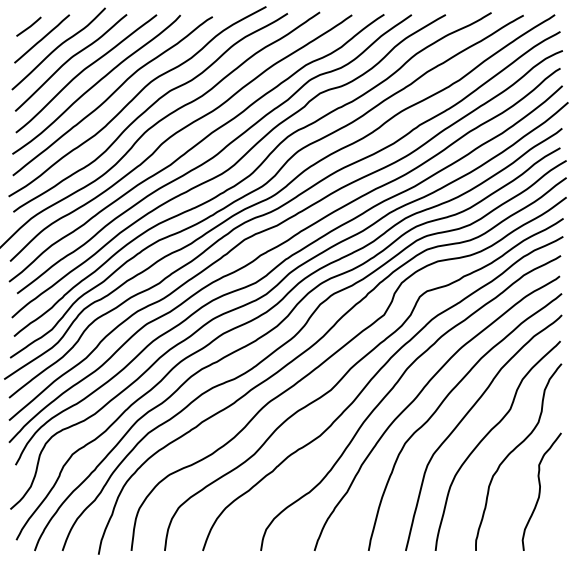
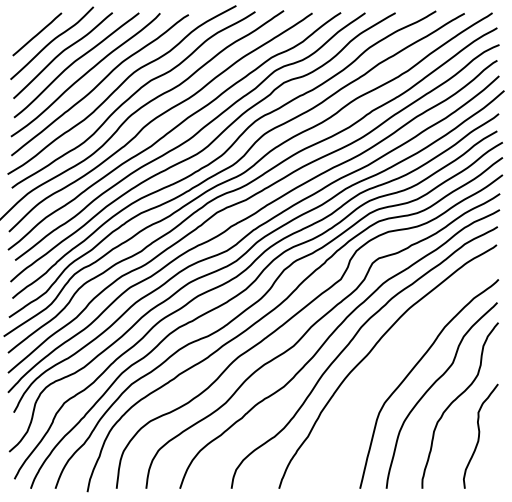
line: (28, 26) -> (25, 23), removed
curve: (443, 403) -> (393, 357), removed

